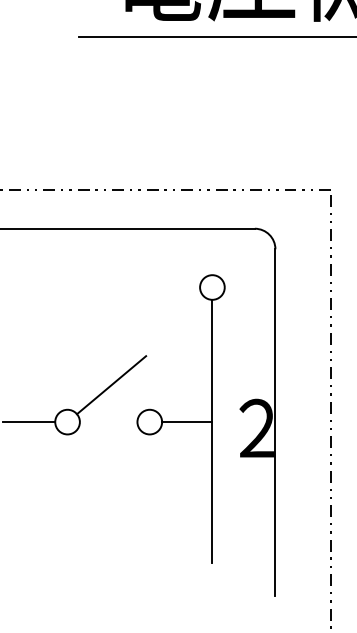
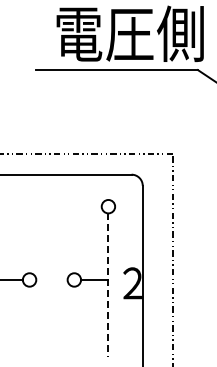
line: (111, 384) -> (53, 259), removed
line: (212, 430) -> (108, 284), solid -> dashed

